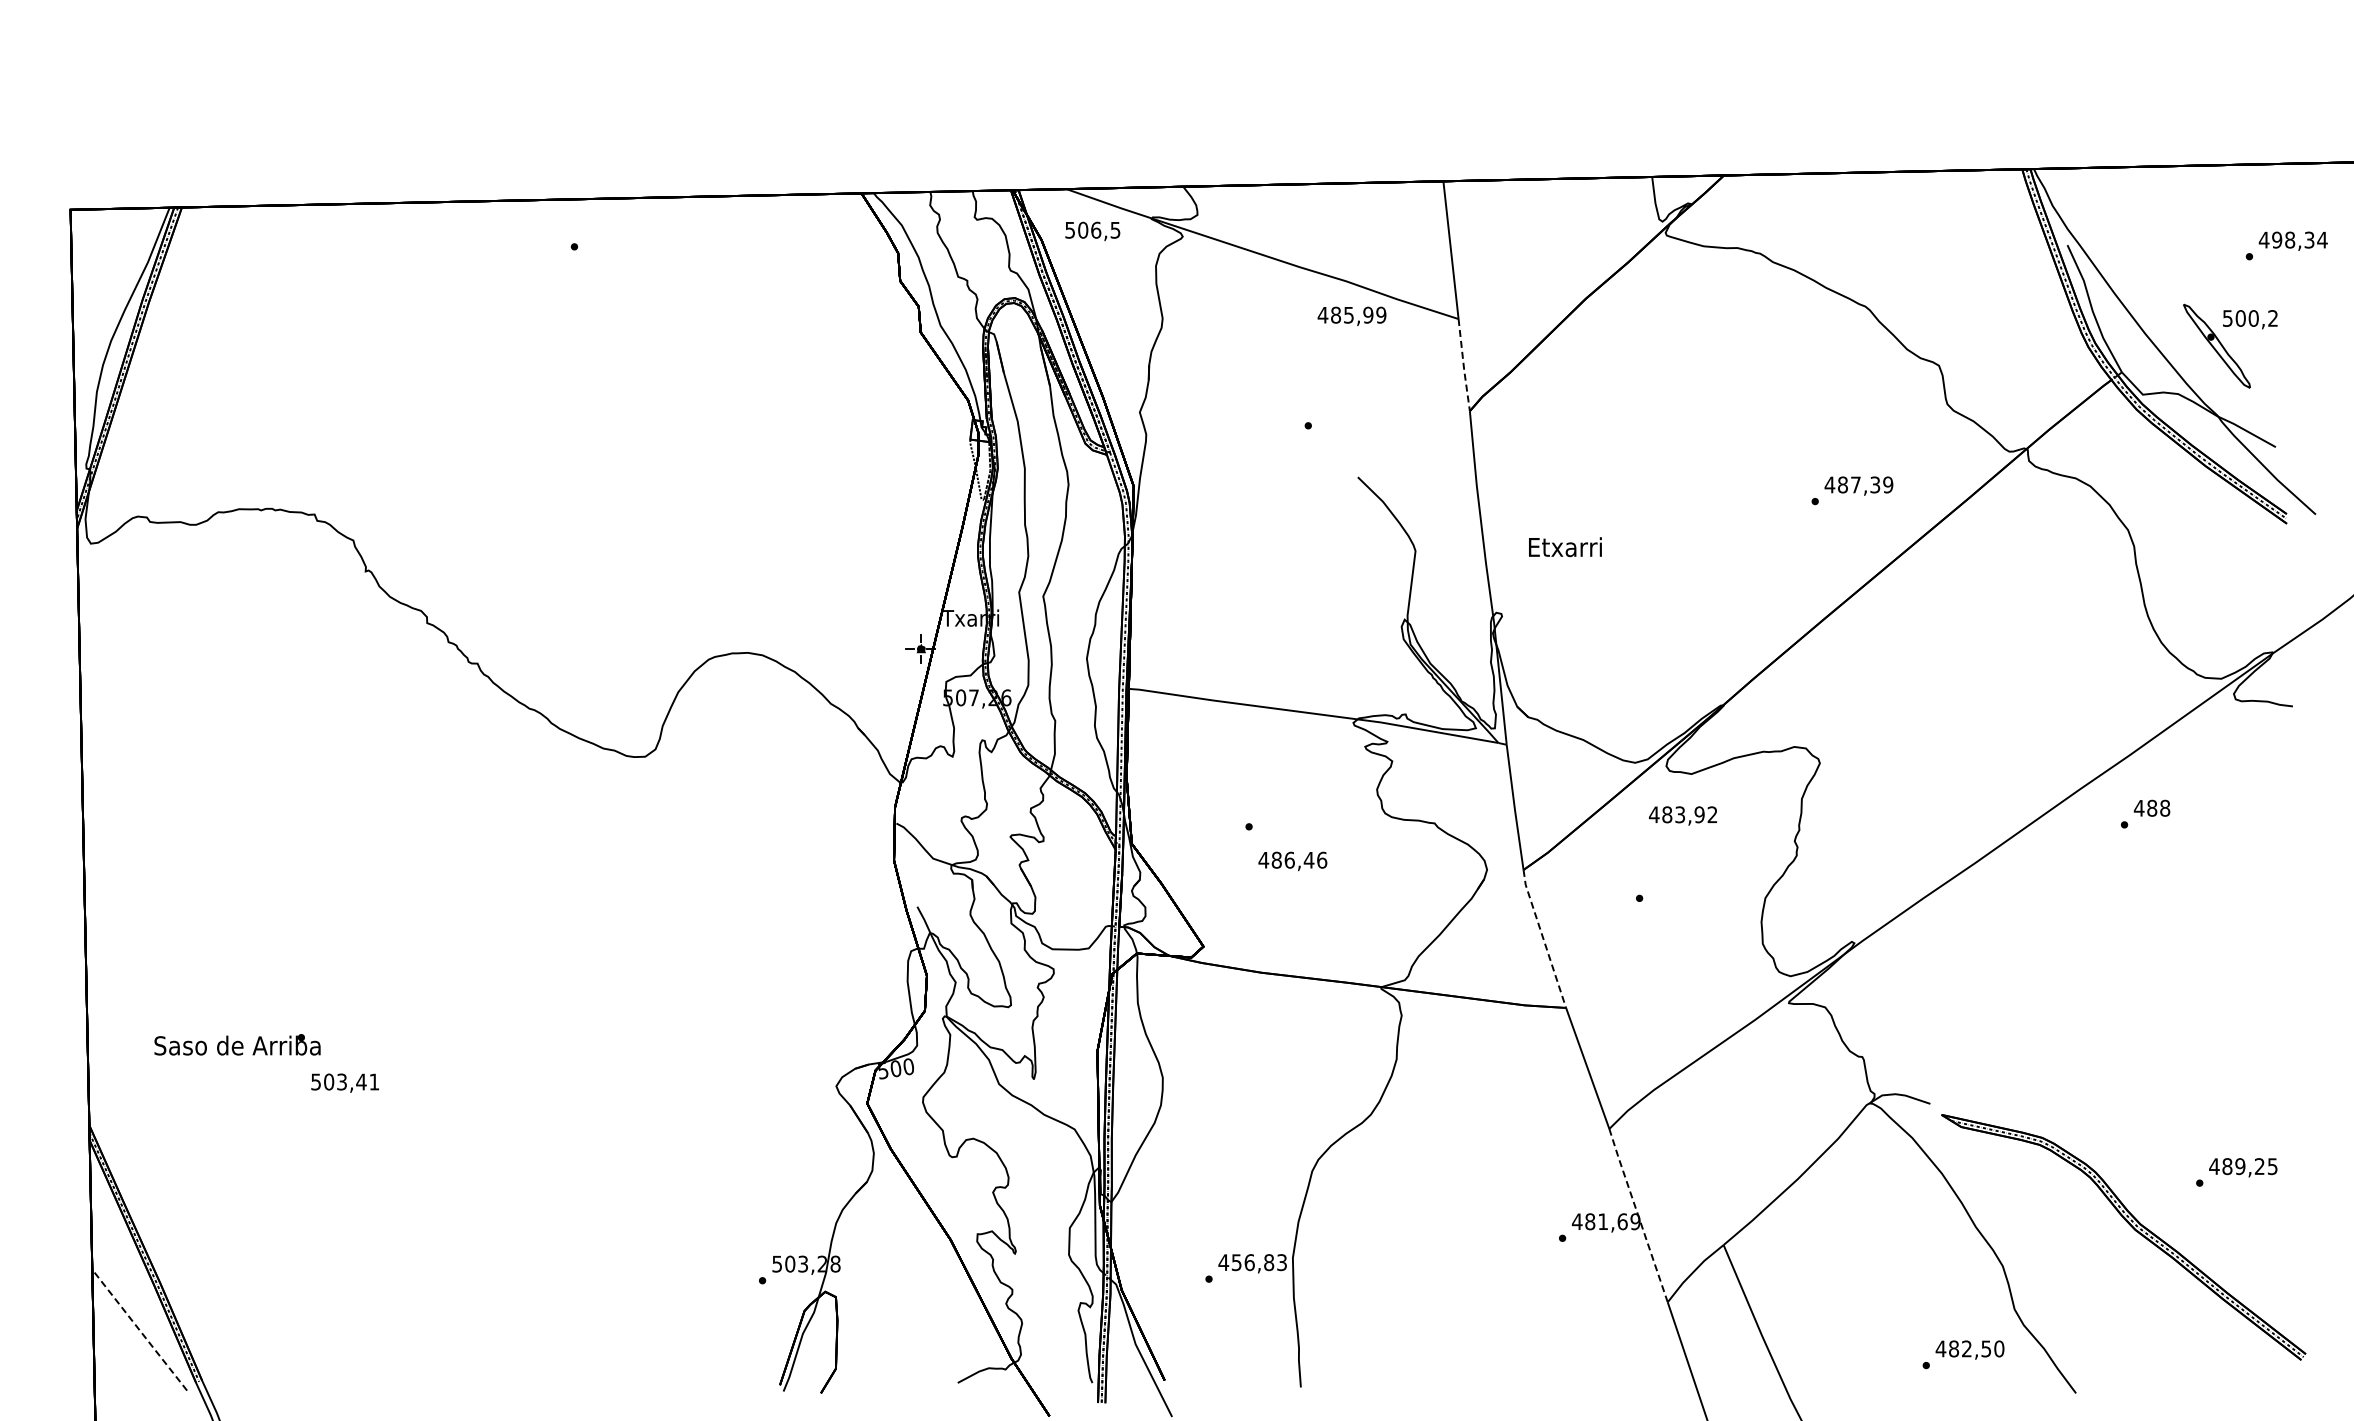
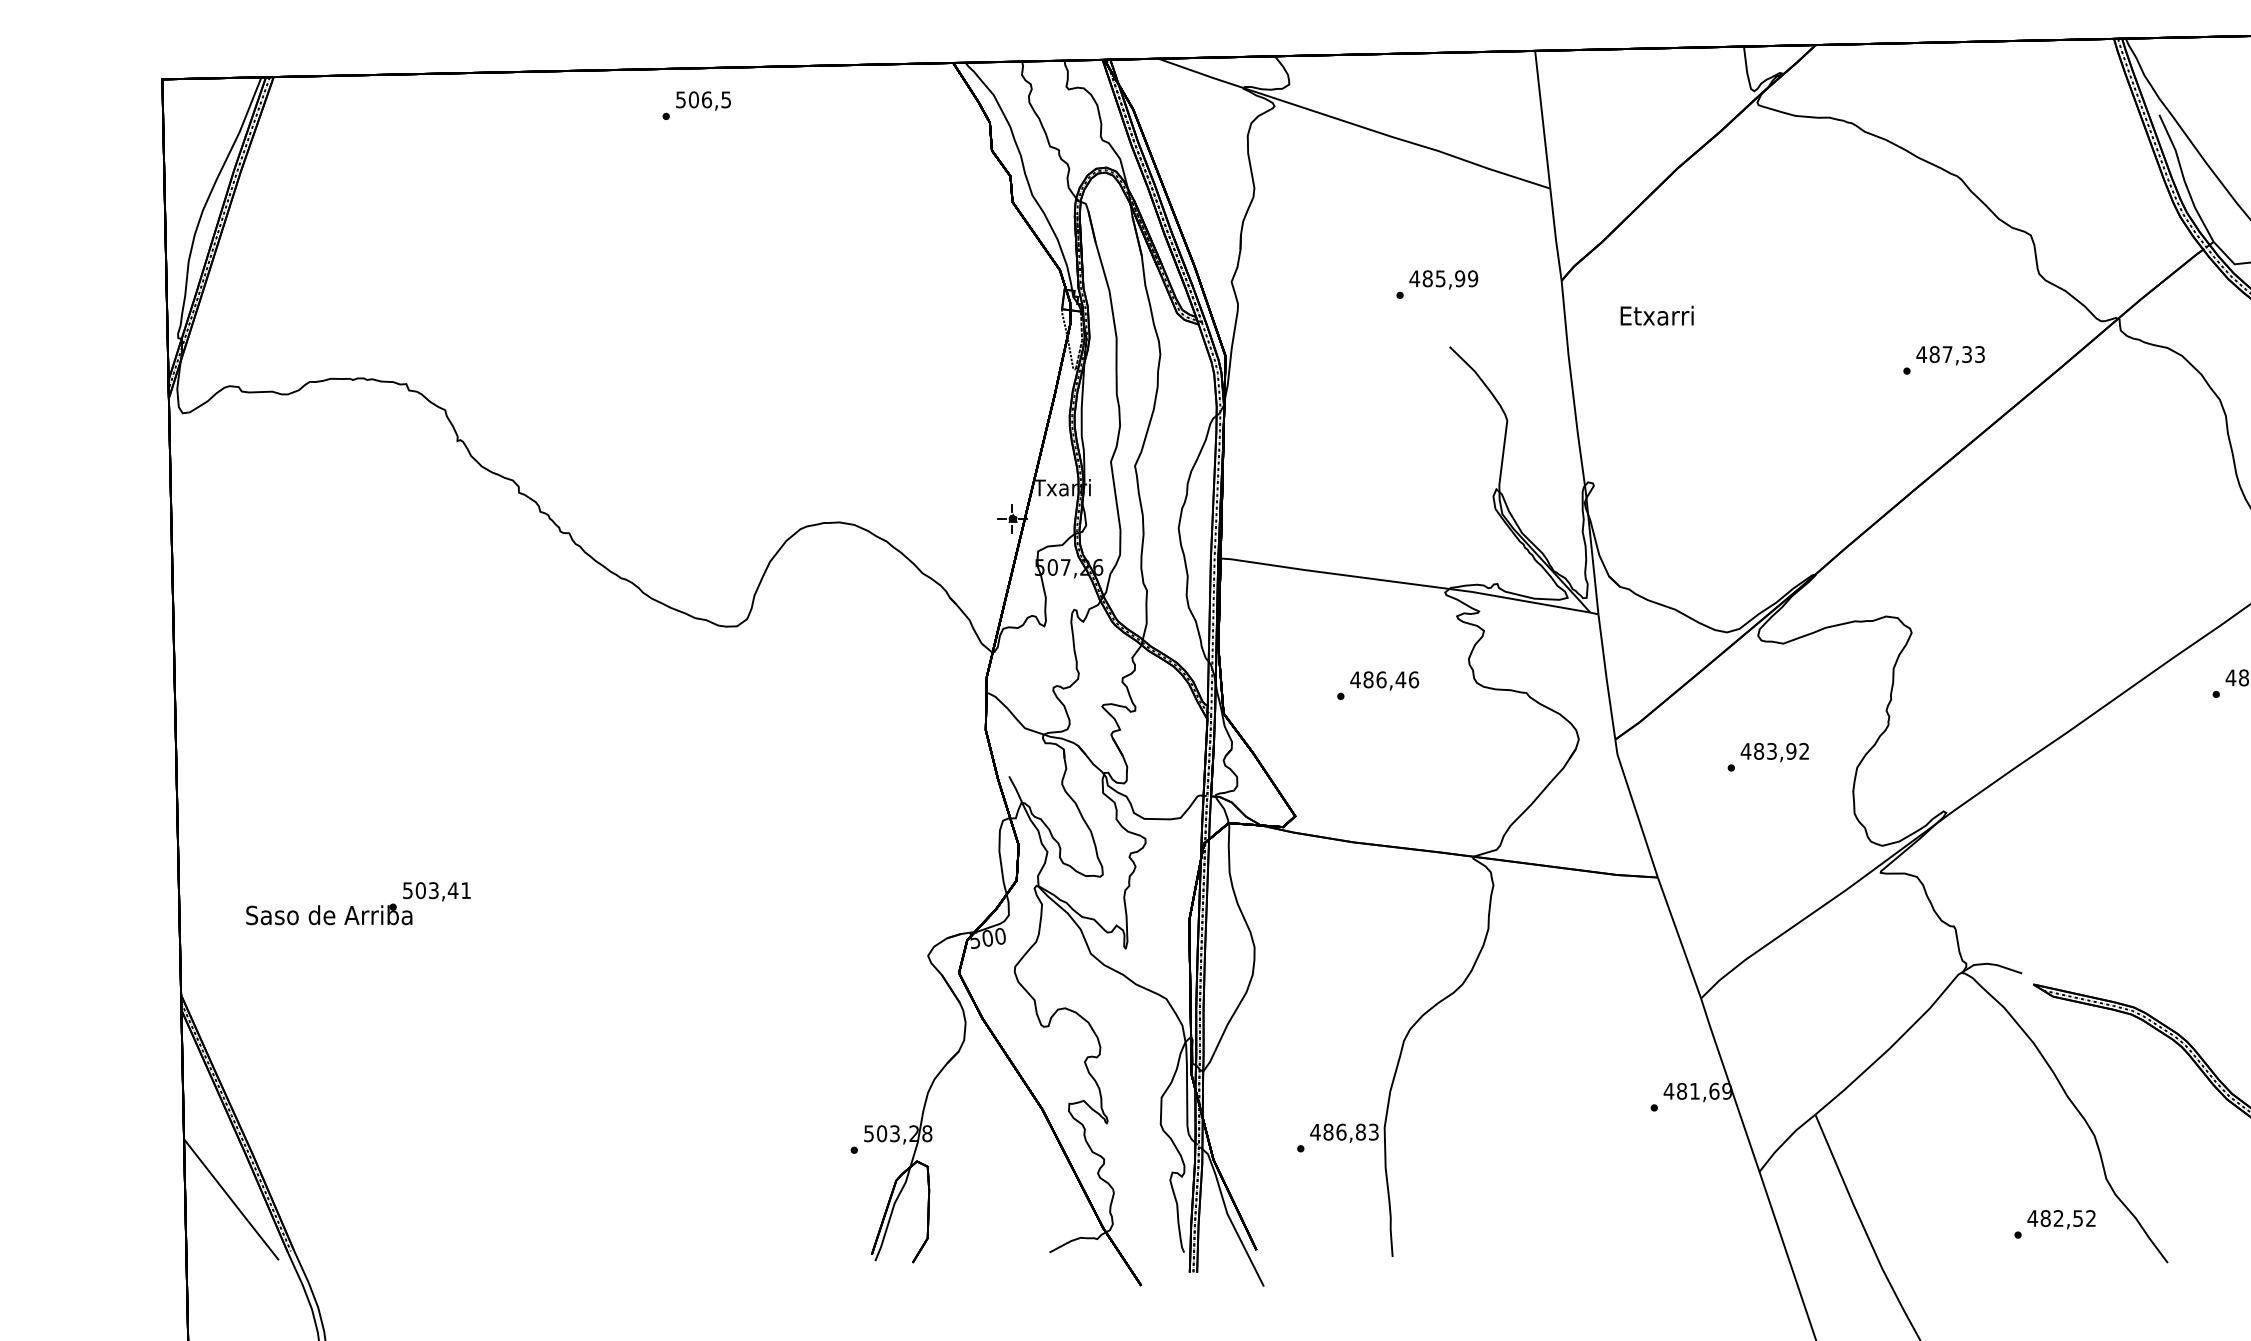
text: (1092, 231) -> (703, 101), moved
text: (1351, 315) -> (1443, 279), moved
line: (1463, 365) -> (1555, 235), dashed -> solid
text: (1888, 484) -> (1980, 354), 487,39 -> 487,33
text: (1565, 547) -> (1657, 316), moved
text: (1682, 815) -> (1774, 752), moved
text: (1292, 861) -> (1384, 681), moved
line: (1543, 938) -> (1635, 808), dashed -> solid
text: (344, 1082) -> (436, 891), moved
line: (1638, 1215) -> (1730, 1085), dashed -> solid
text: (1236, 1262) -> (1328, 1132), 456,83 -> 486,83
line: (139, 1329) -> (231, 1199), dashed -> solid
text: (1999, 1348) -> (2091, 1218), 482,50 -> 482,52

